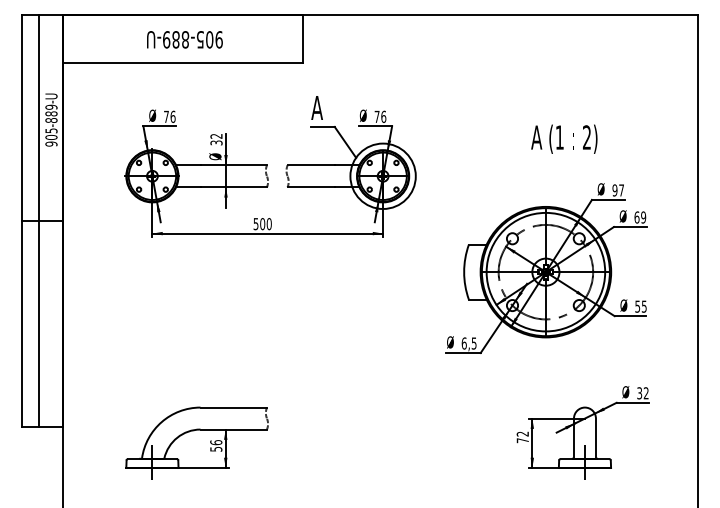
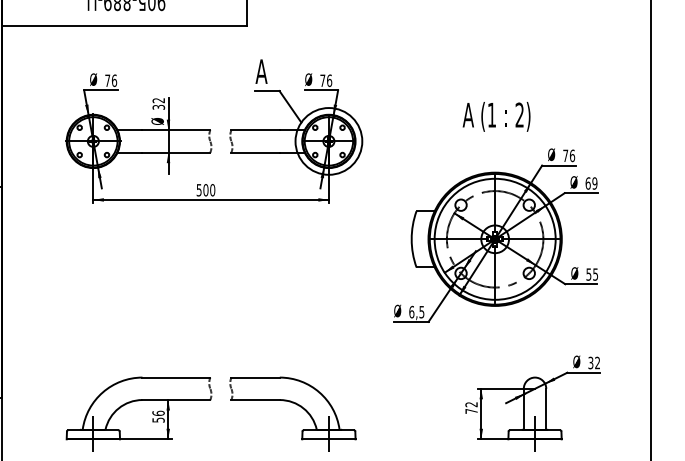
text: (564, 138) -> (496, 116), moved
text: (618, 190) -> (569, 155), 97 -> 76
part: (352, 435) -> (297, 406), added

